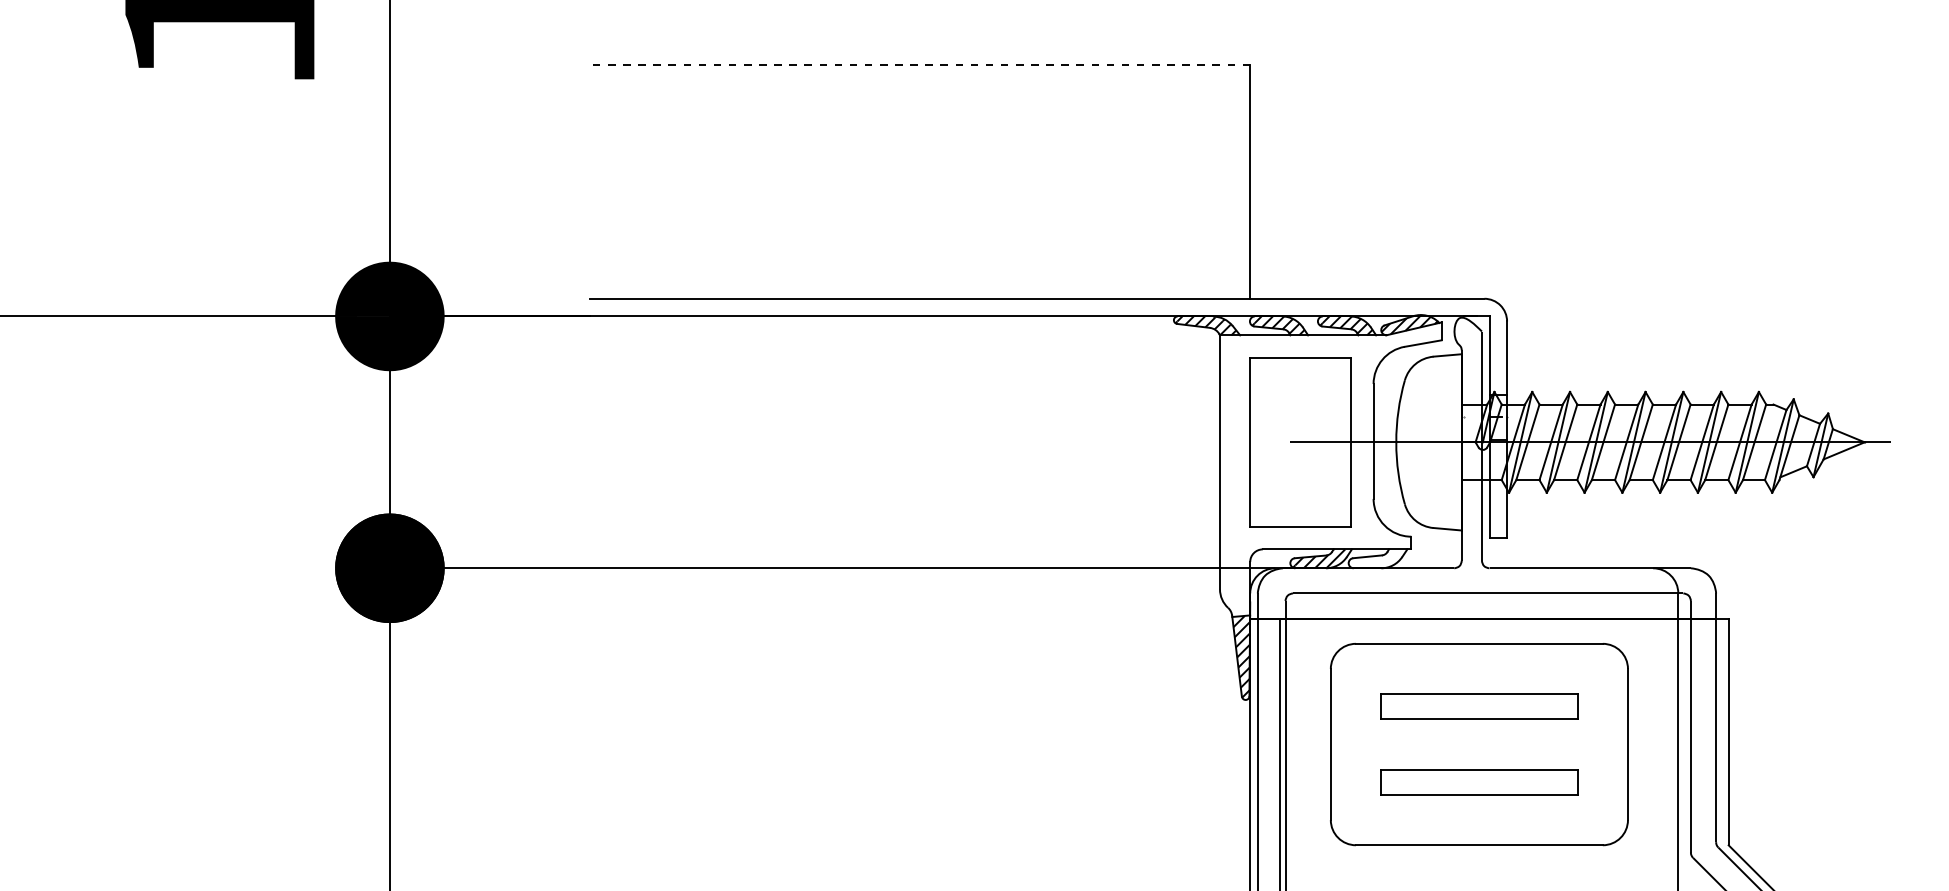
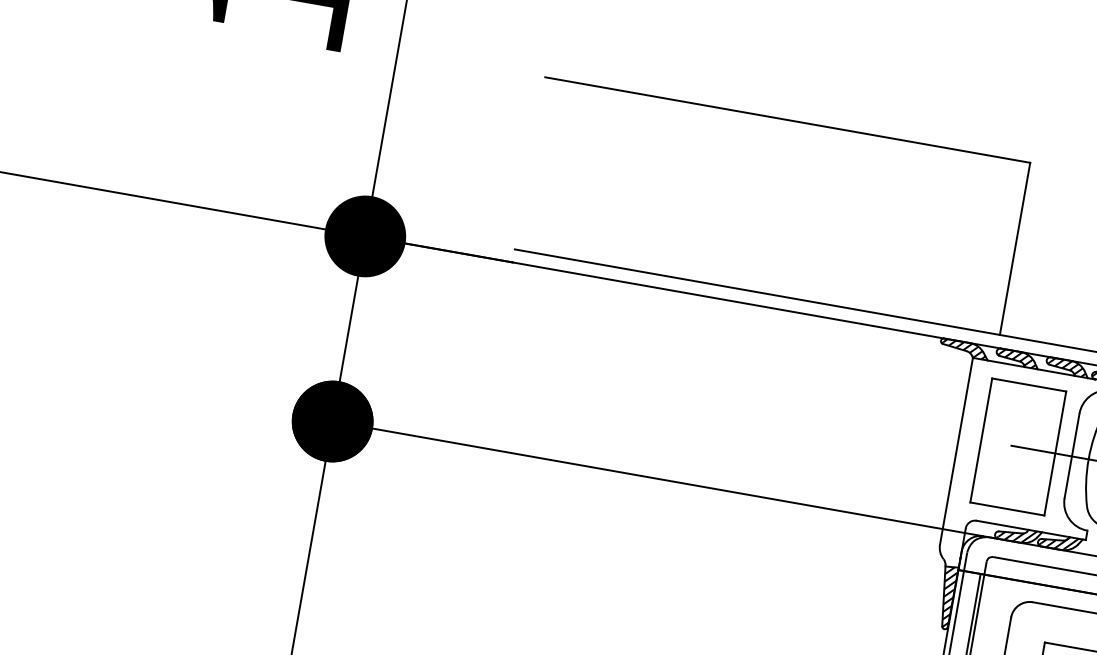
line: (920, 64) -> (787, 120), dashed -> solid
hatch: (1375, 558) -> (1058, 542), added

